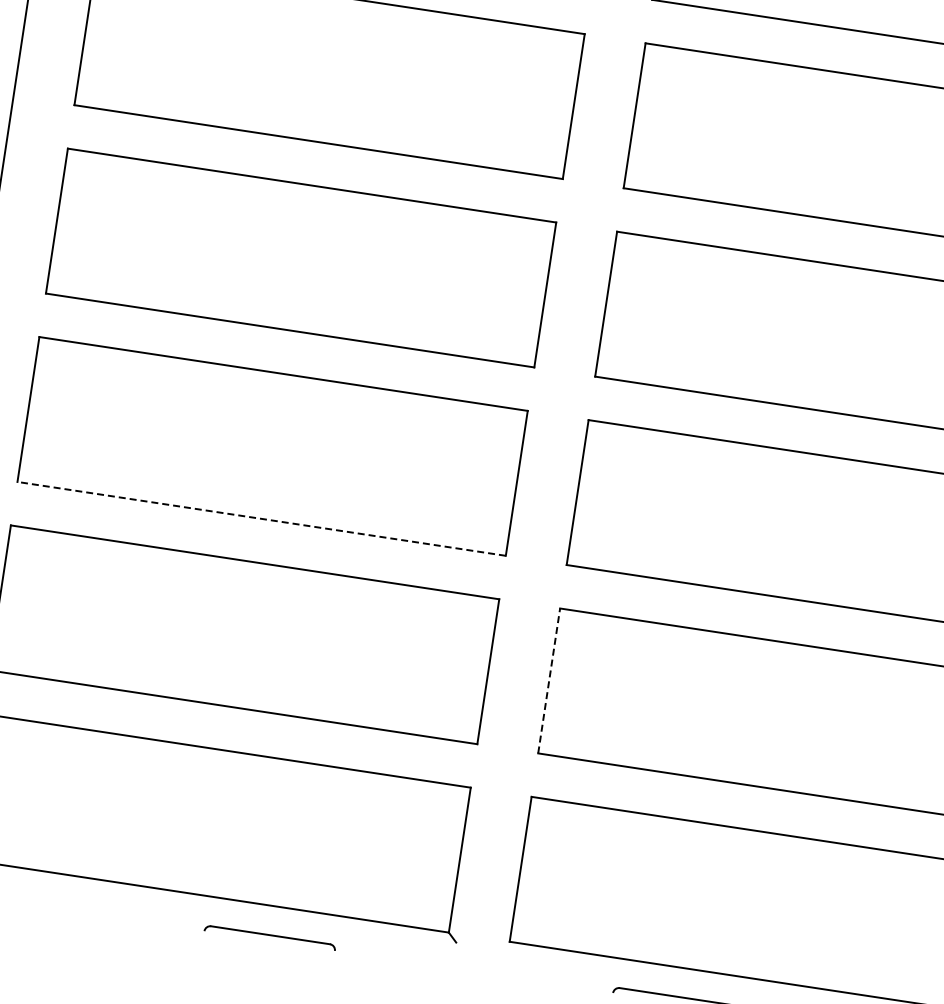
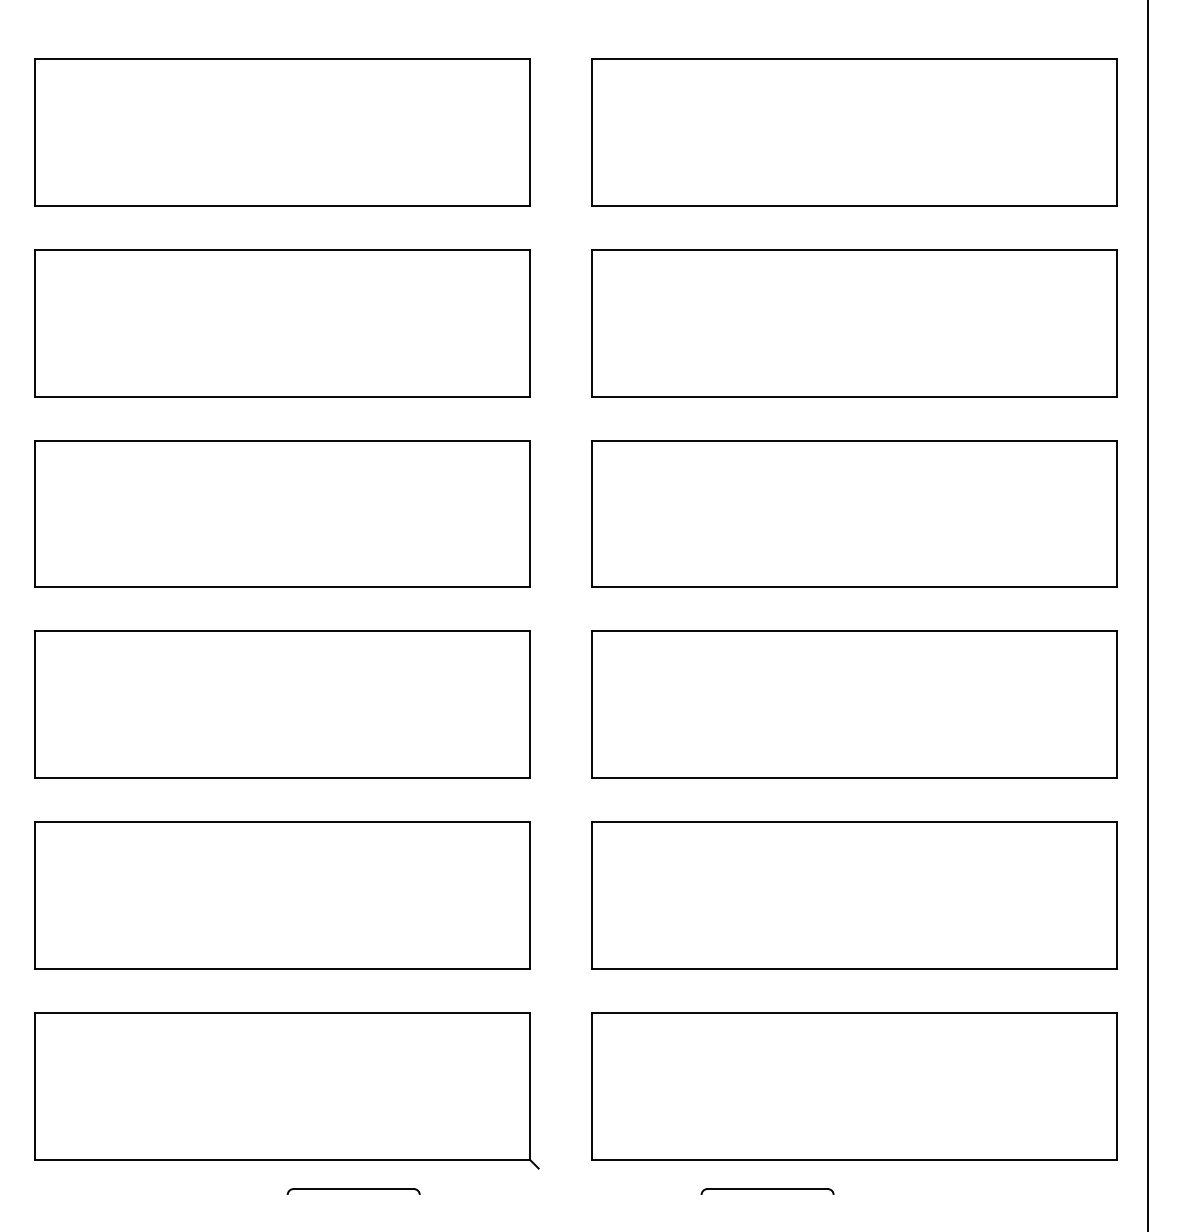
line: (261, 519) -> (282, 778), dashed -> solid
line: (549, 680) -> (591, 895), dashed -> solid

